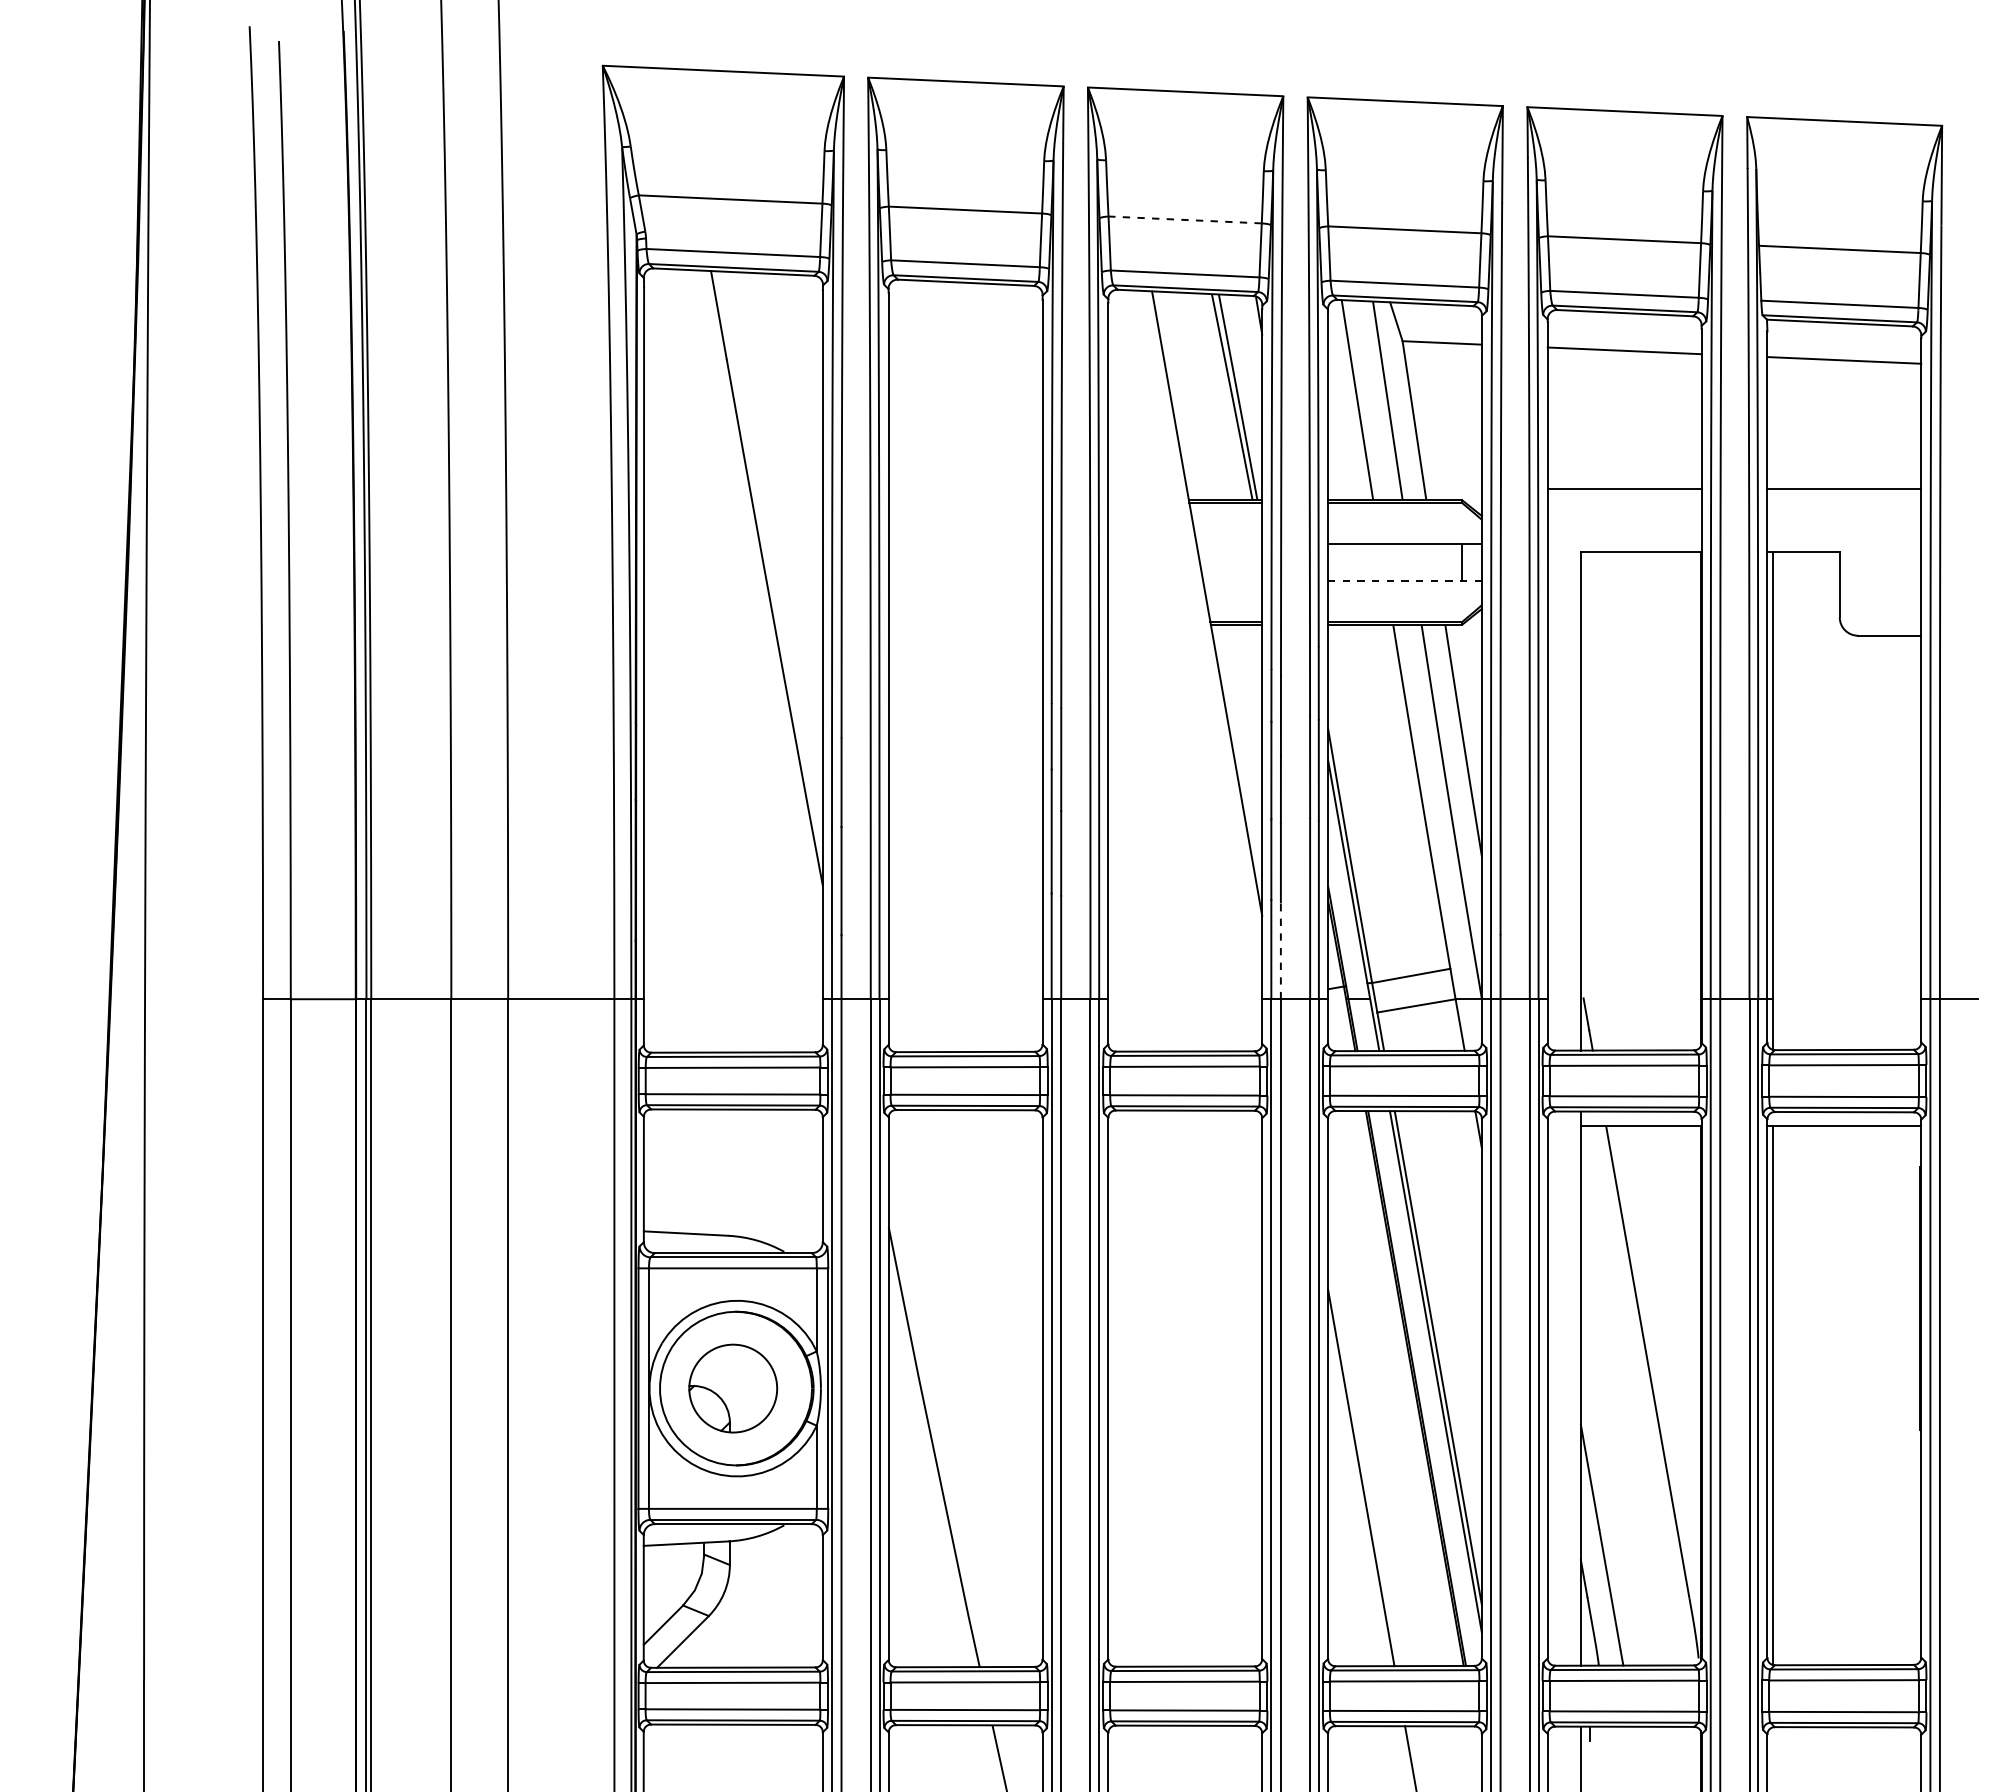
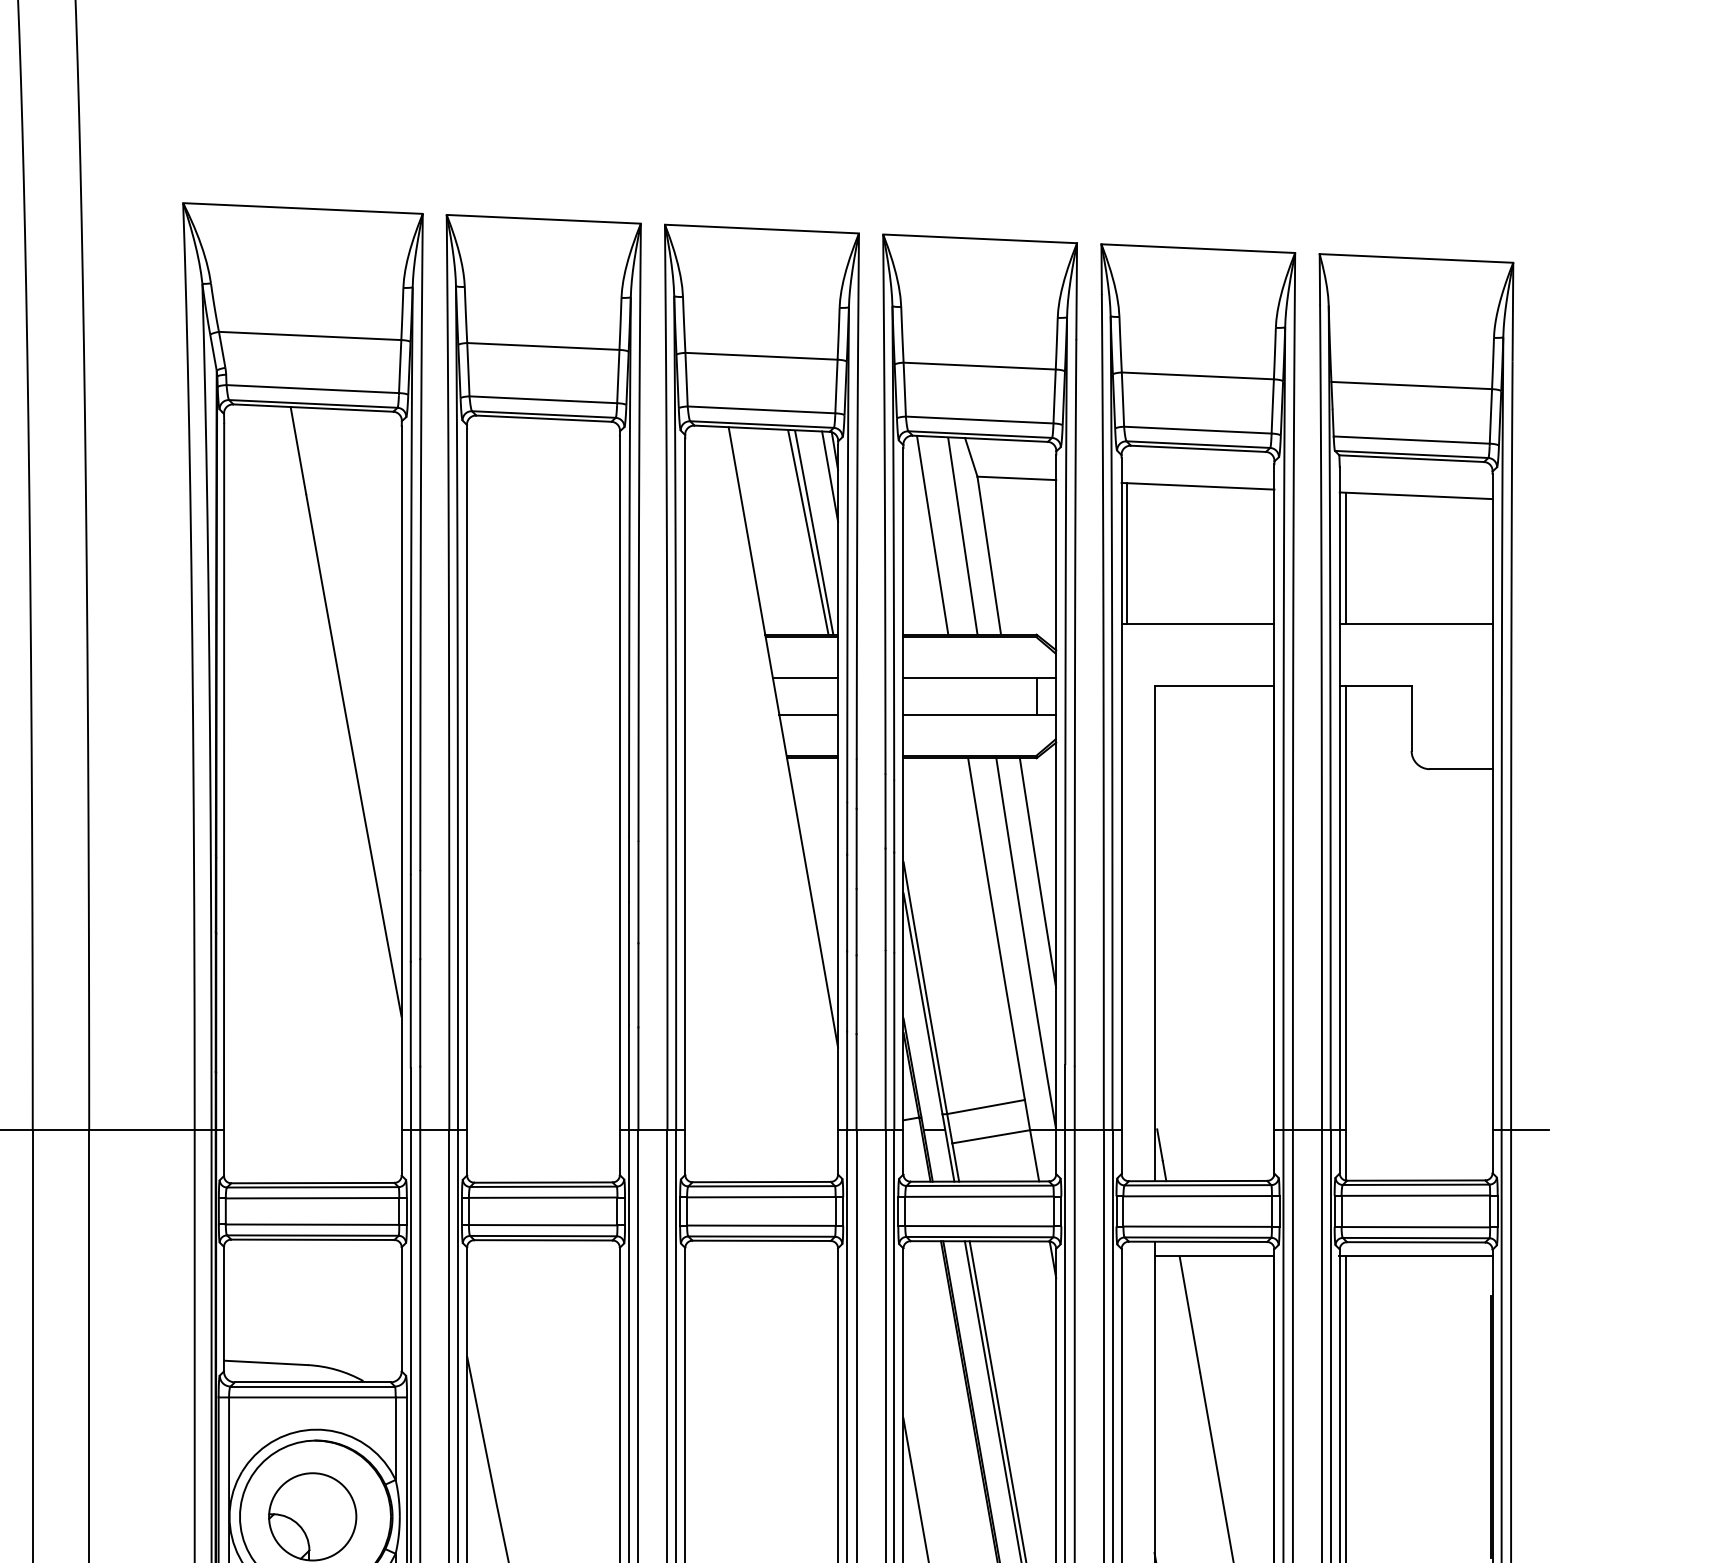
line: (1185, 219) -> (761, 355), dashed -> solid
line: (1254, 340) -> (830, 475), added
line: (1553, 418) -> (1127, 553), added
line: (1773, 423) -> (1345, 558), added
line: (1229, 544) -> (805, 678), added
line: (1232, 580) -> (808, 714), added
line: (1404, 580) -> (979, 714), dashed -> solid
line: (1280, 950) -> (856, 1081), dashed -> solid

